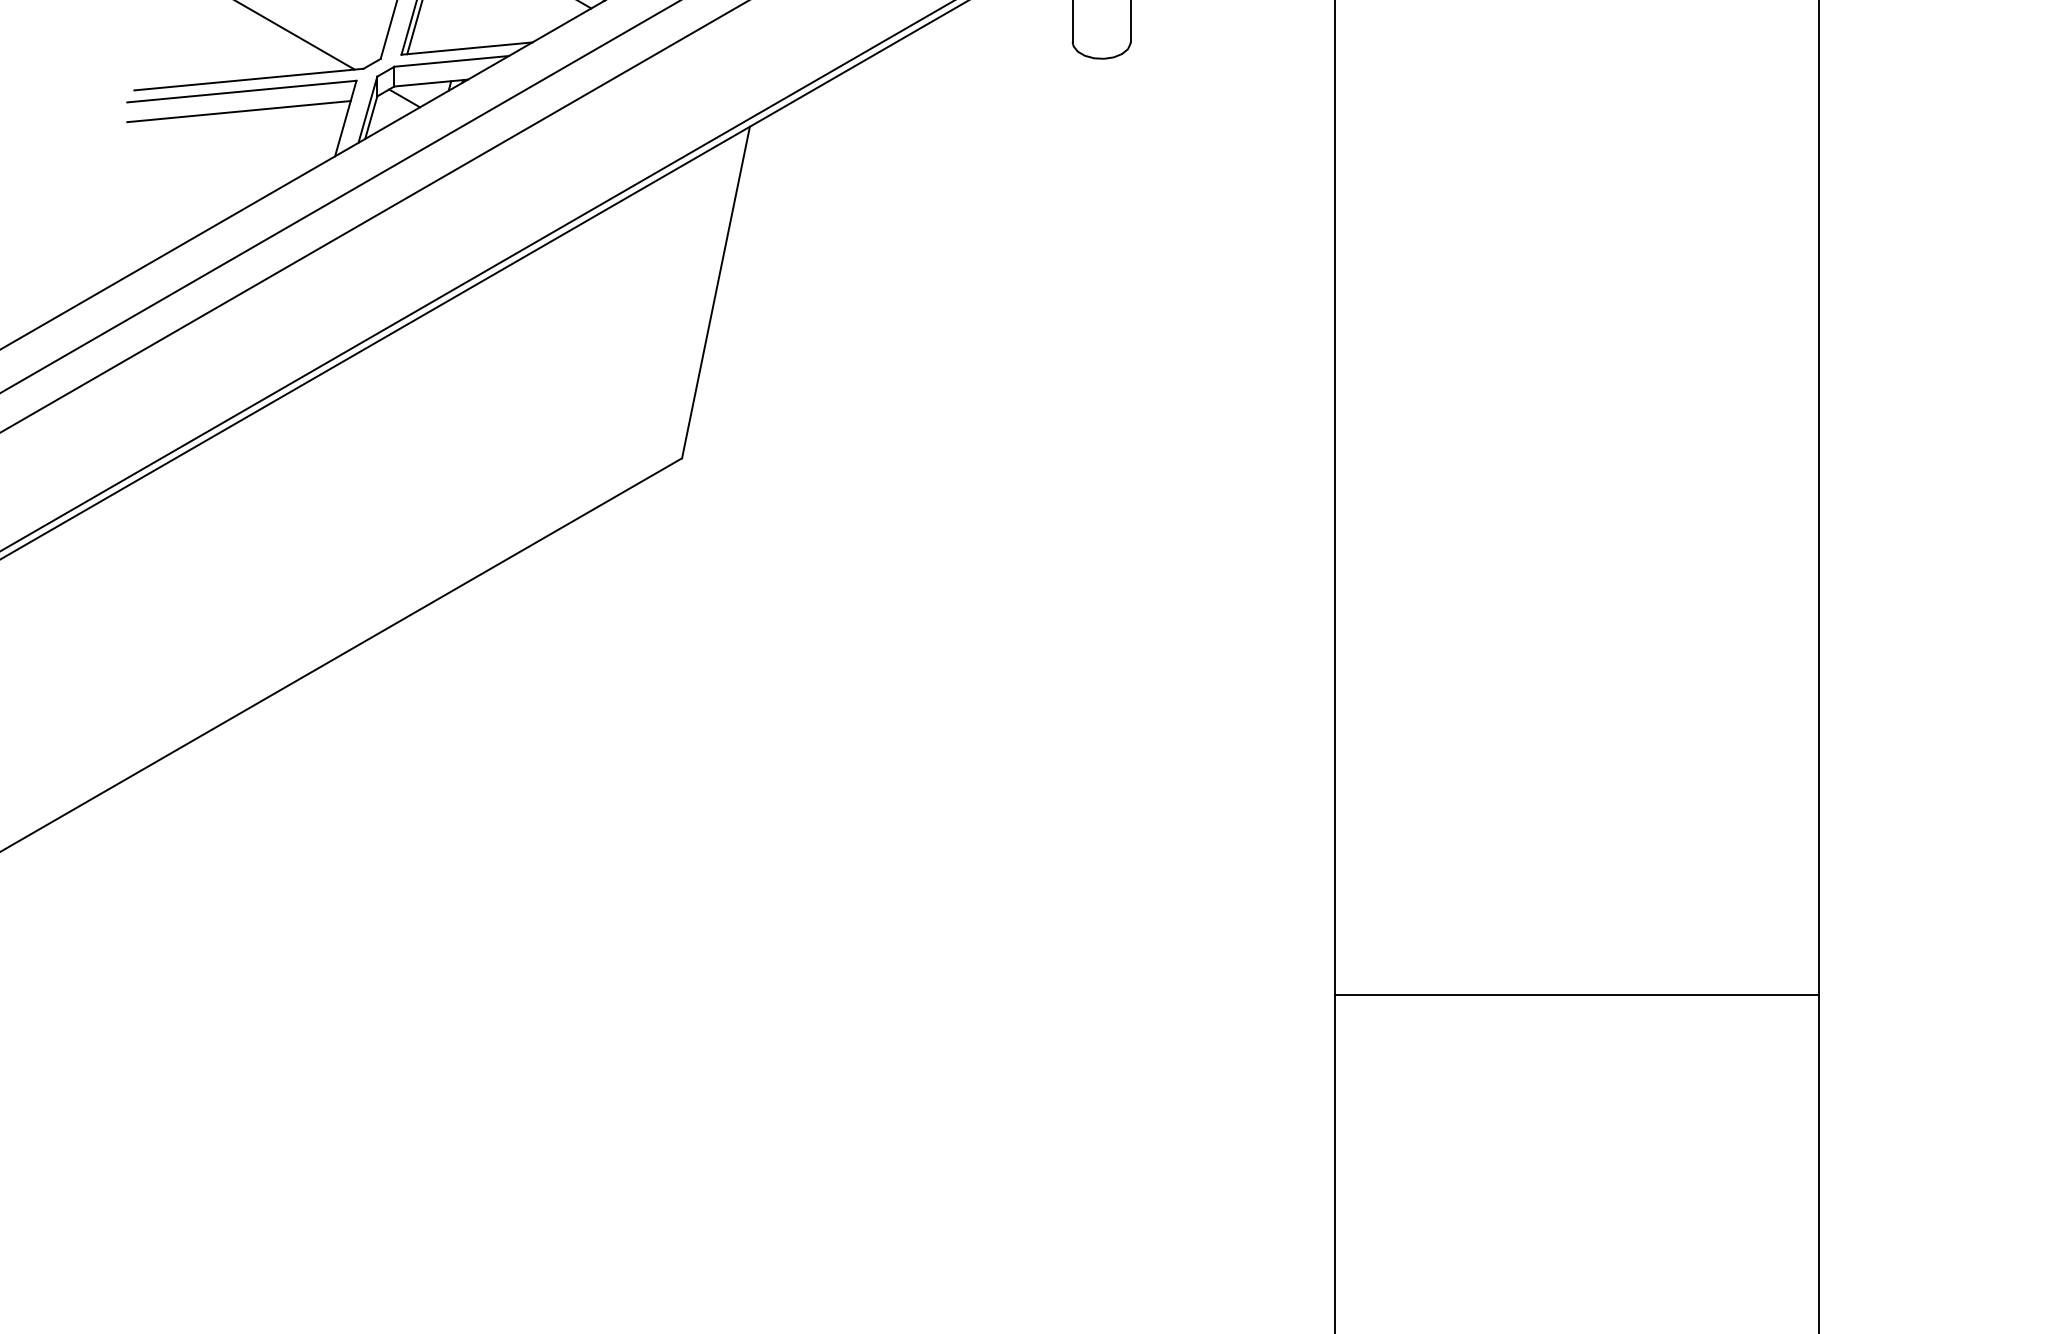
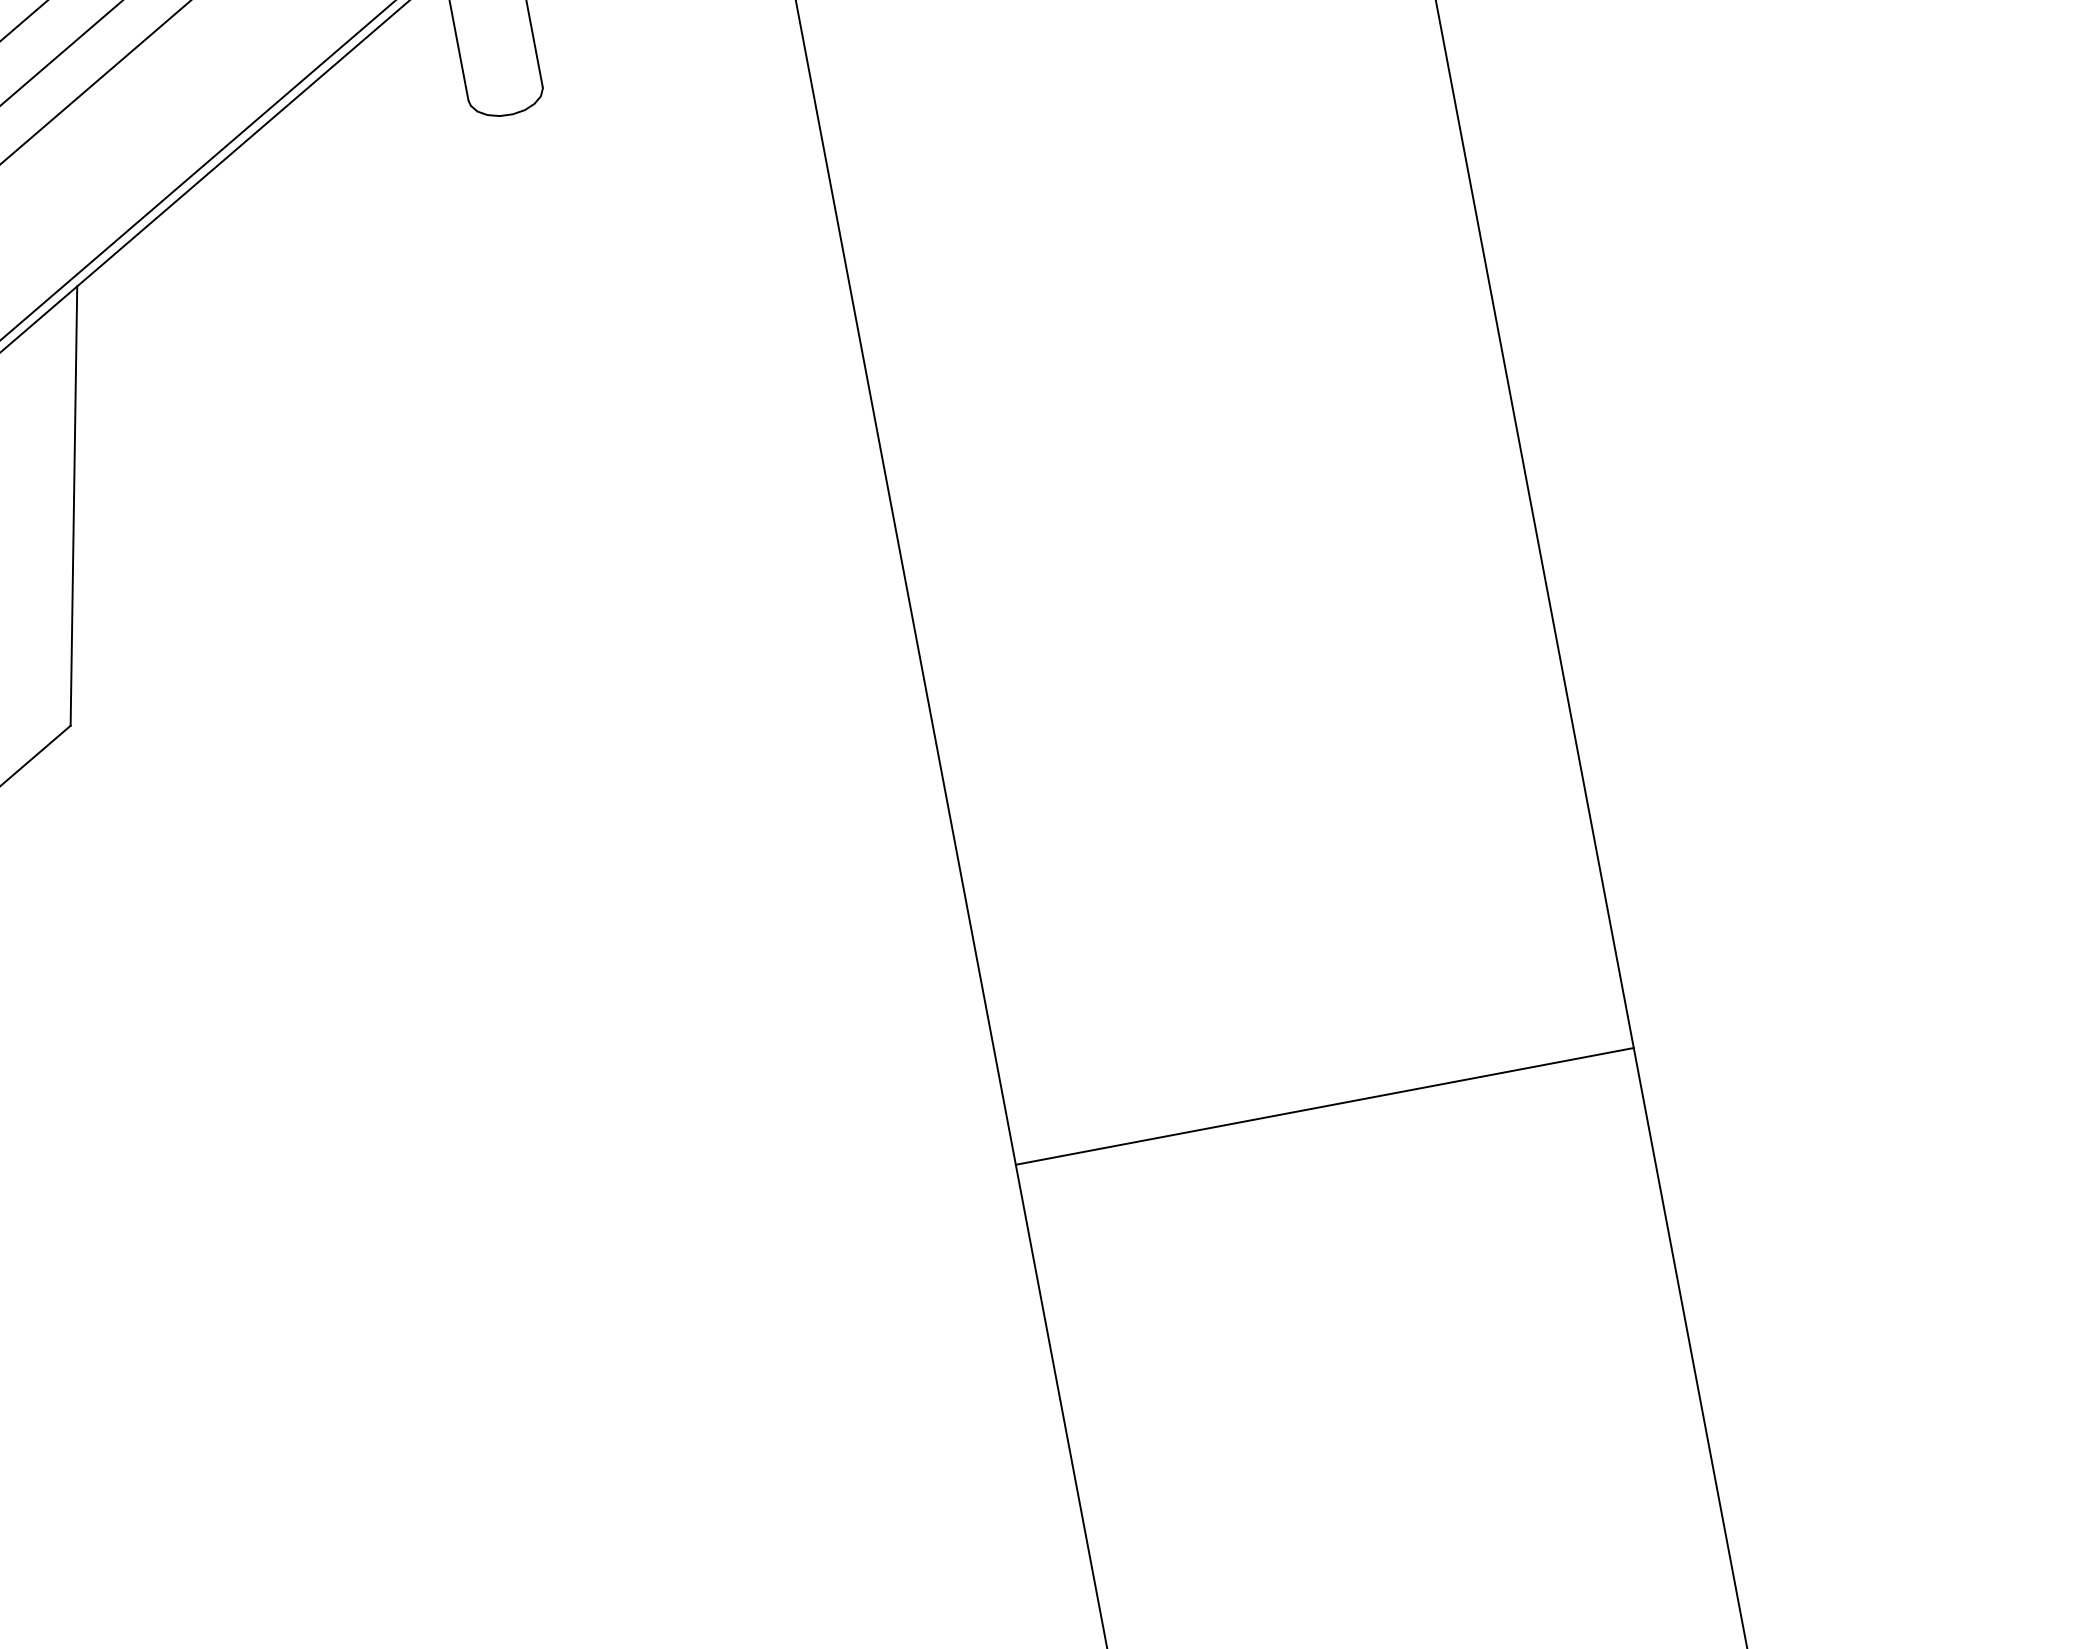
line: (1576, 994) -> (1324, 1106), moved

